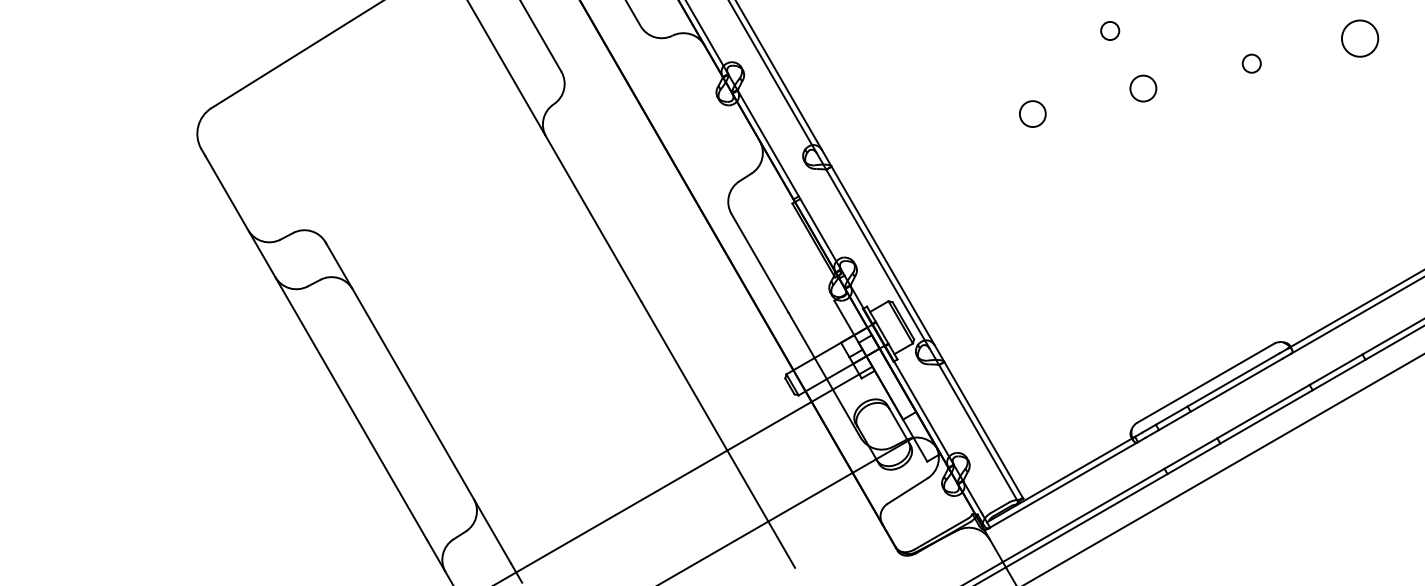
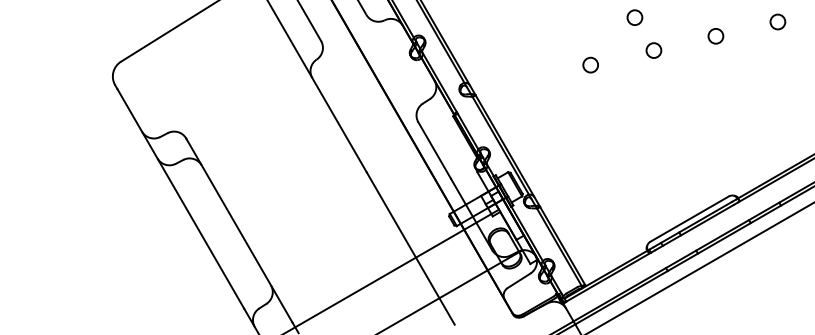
circle: (1109, 30) -> (634, 17), size x1.43
circle: (1359, 37) -> (777, 21), size x0.71
circle: (1251, 63) -> (715, 36), size x1.43

